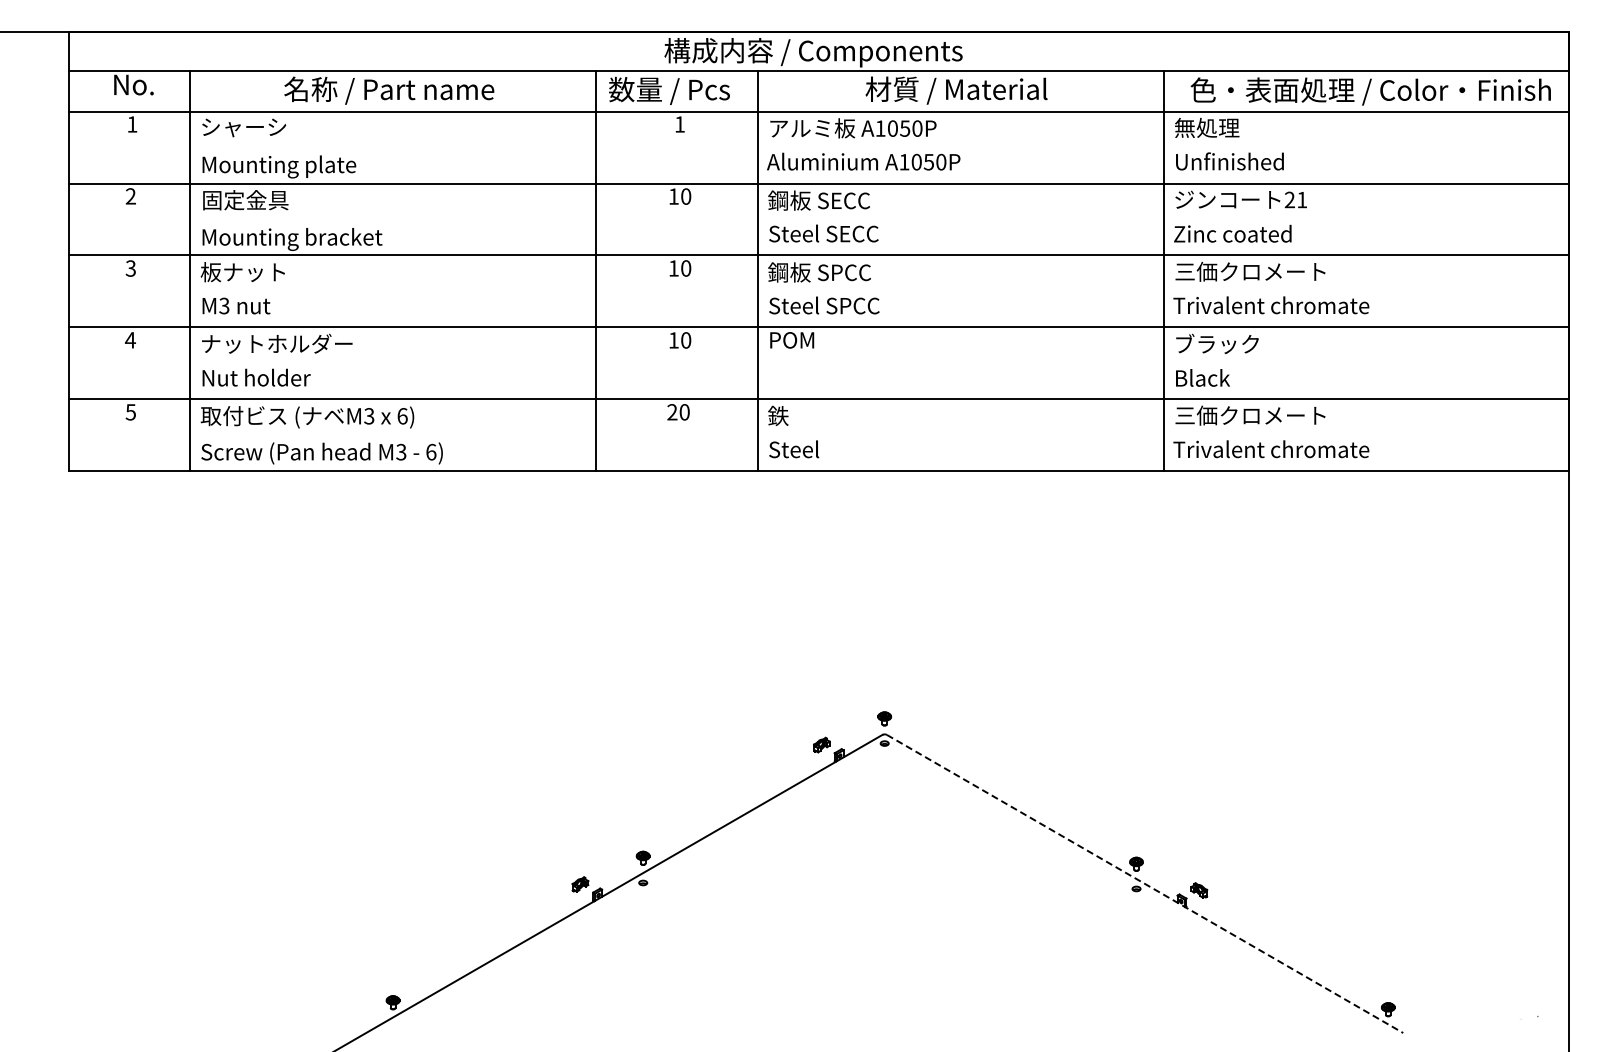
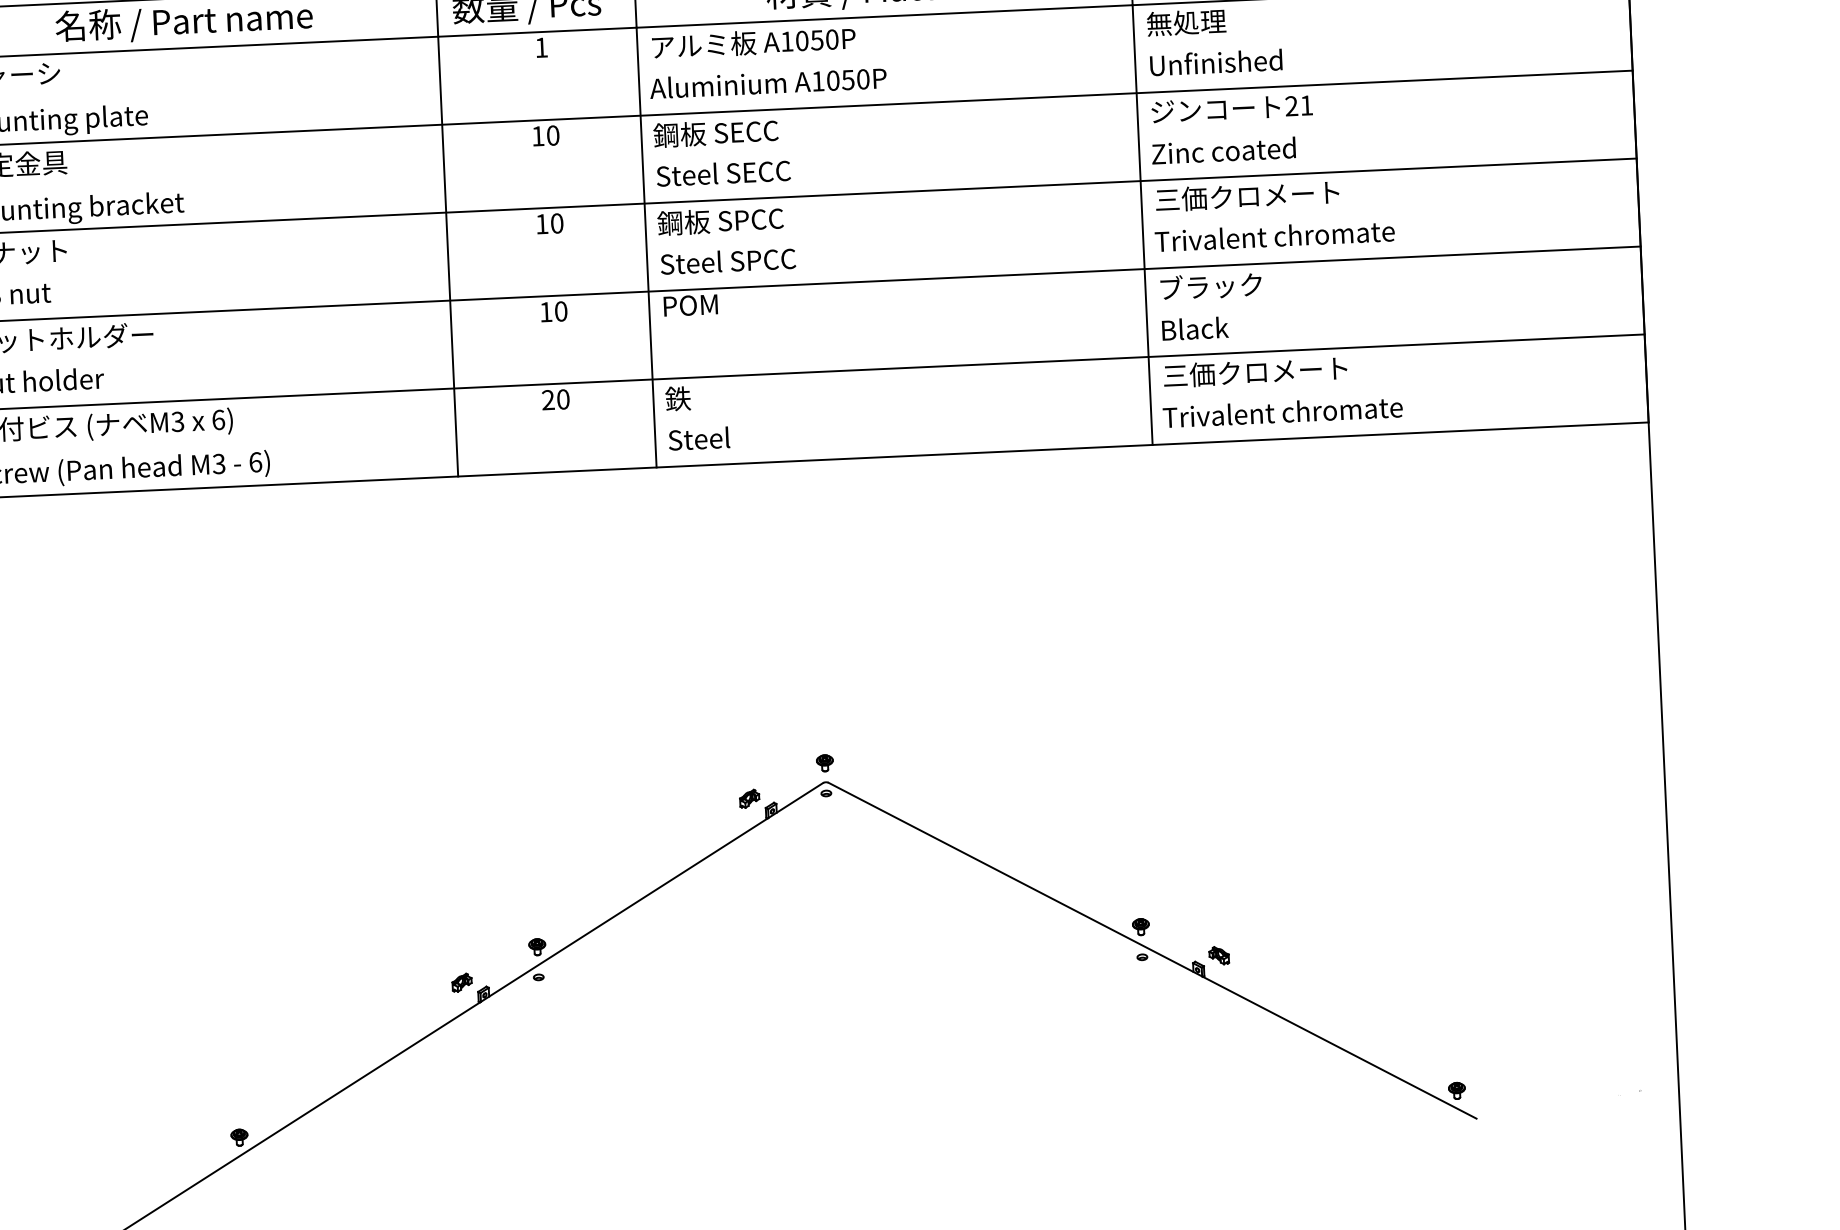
line: (1145, 884) -> (1153, 951), dashed -> solid

